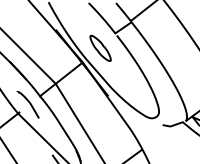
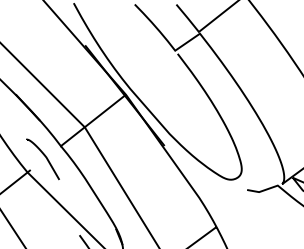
part: (100, 47) -> (152, 72), removed

